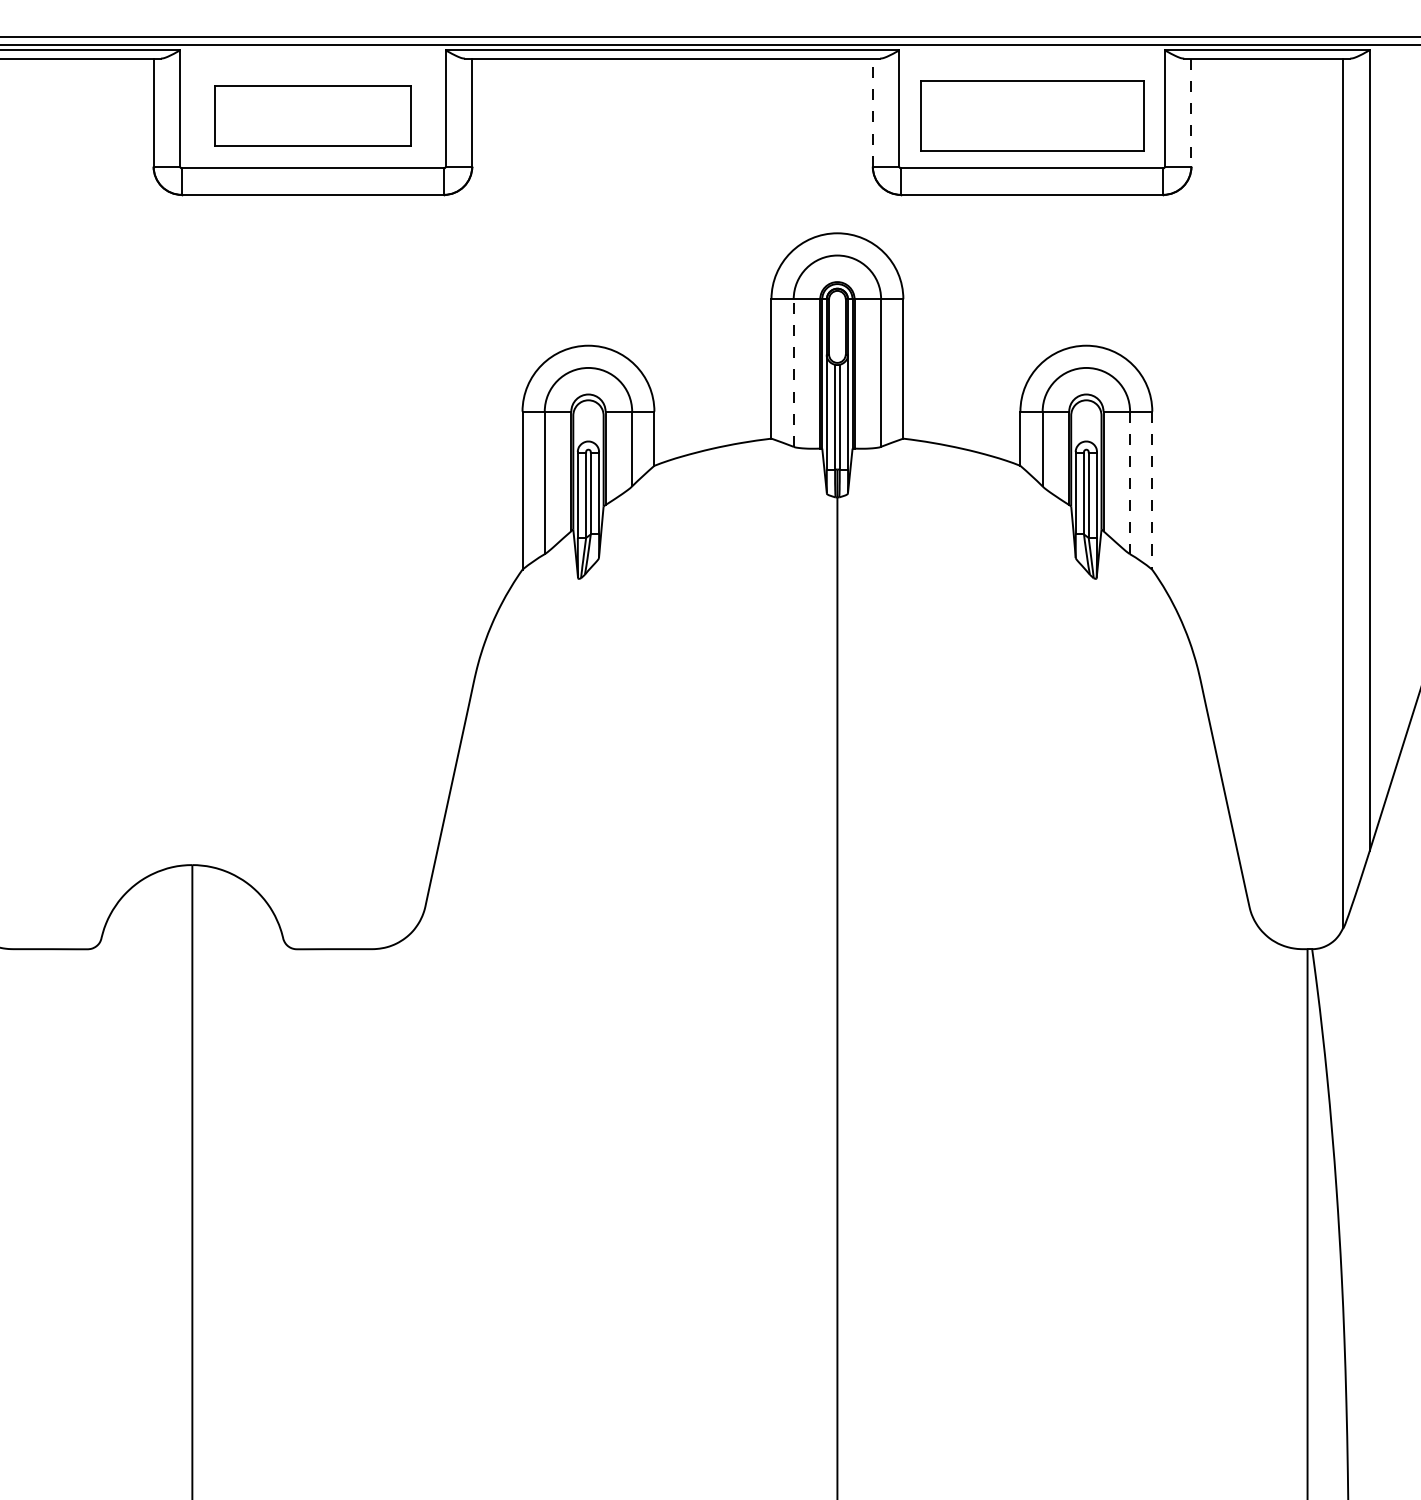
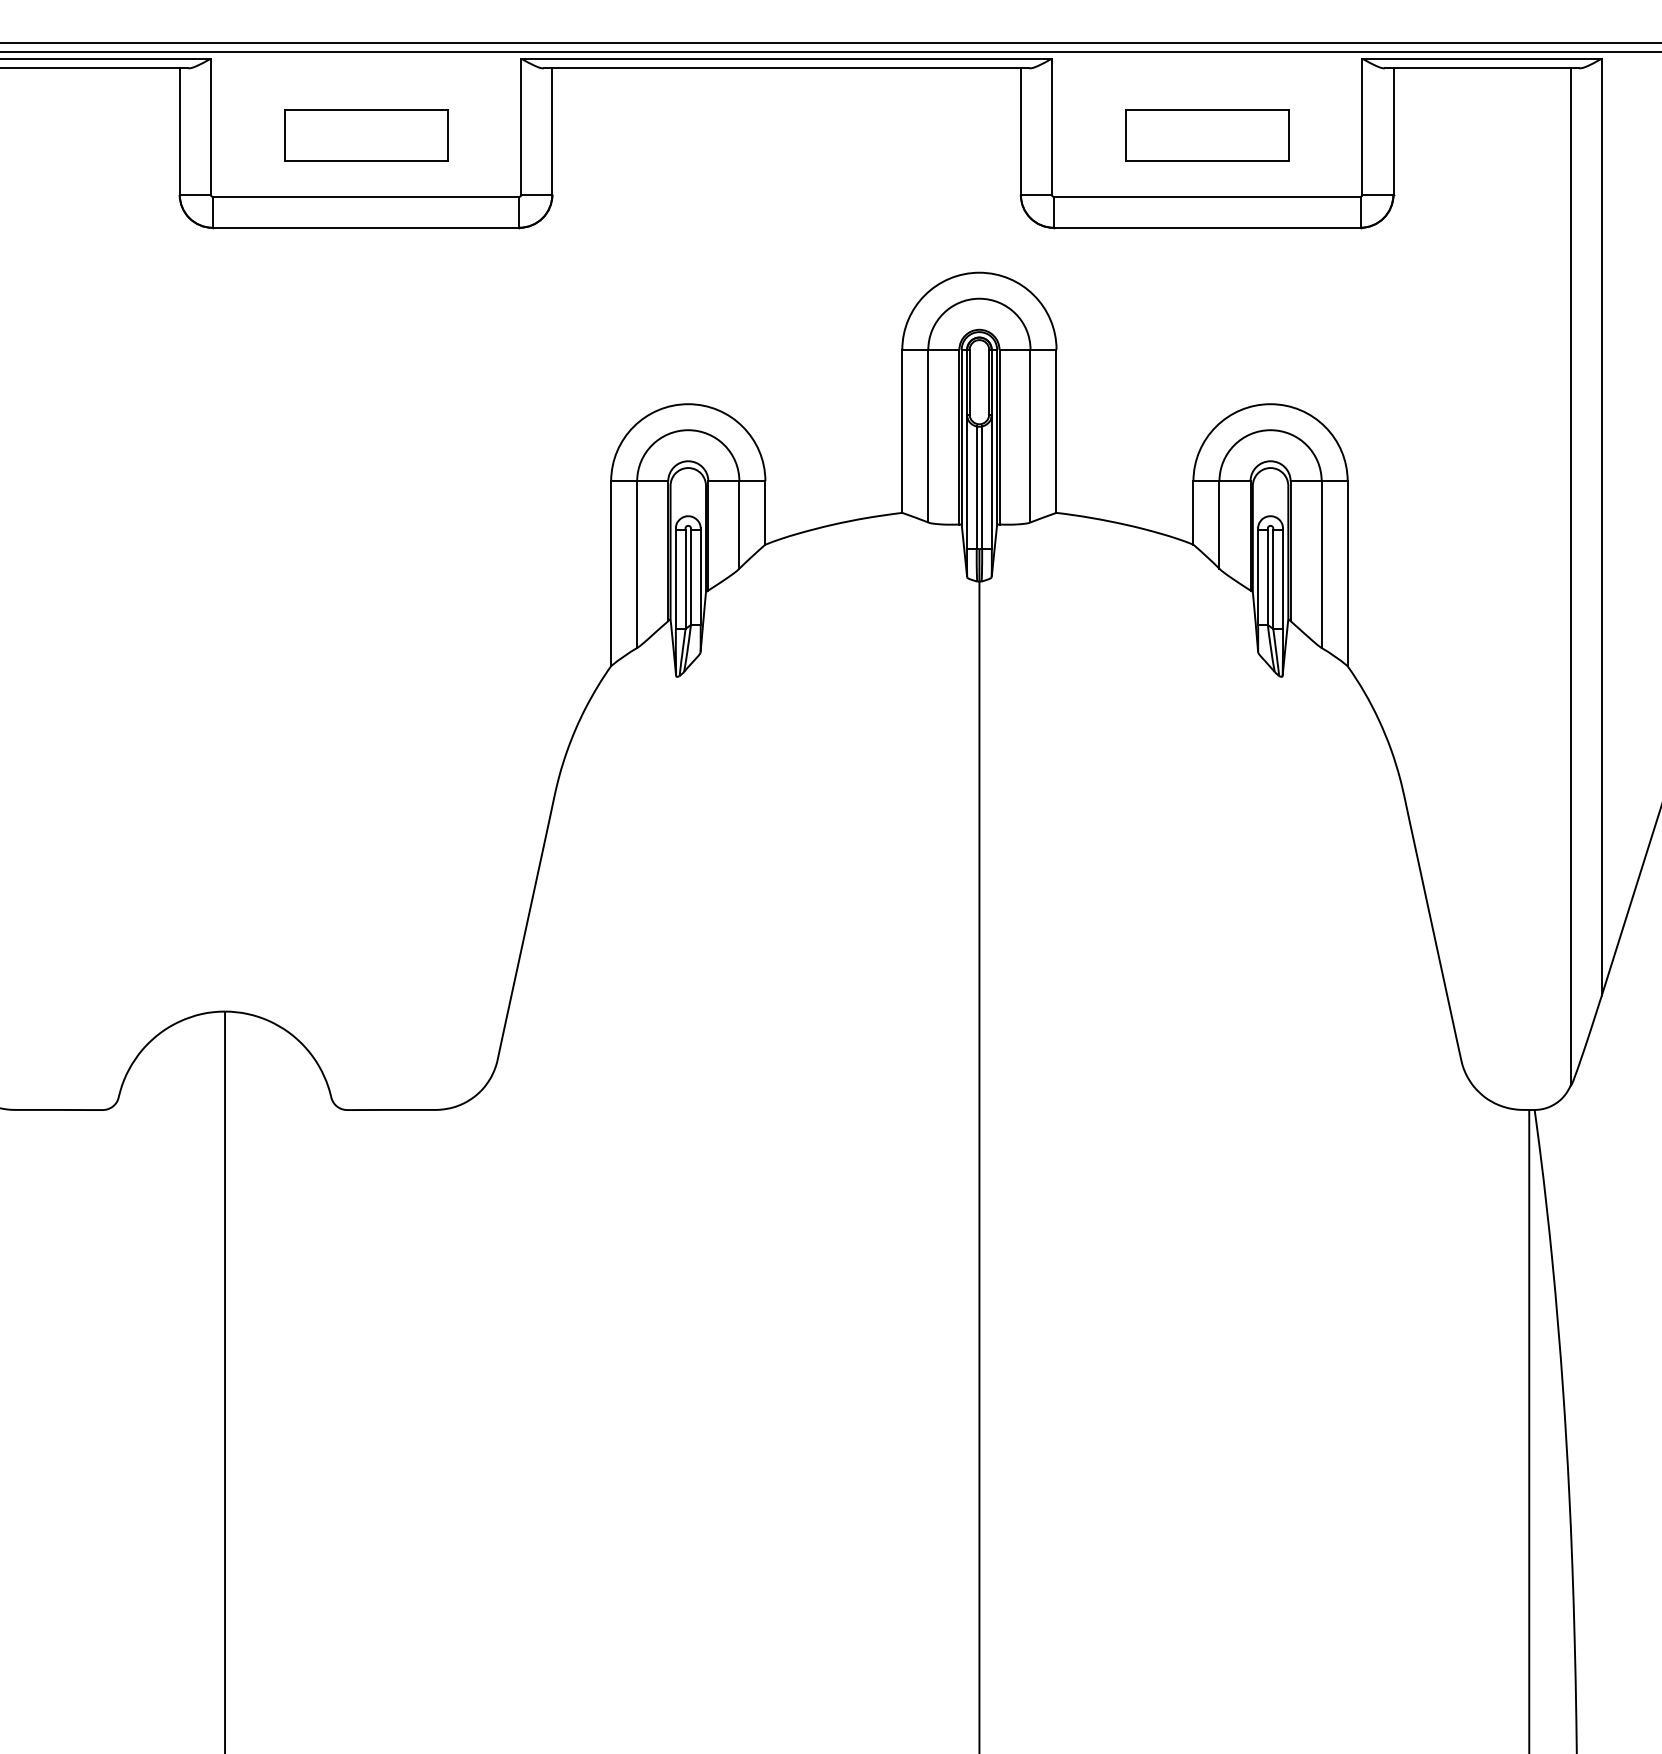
line: (872, 112) -> (1020, 131), dashed -> solid
line: (1191, 113) -> (1393, 132), dashed -> solid
part: (312, 115) -> (365, 134), size x0.71
part: (1031, 115) -> (1206, 134), size x0.62
line: (793, 373) -> (928, 436), dashed -> solid
line: (1129, 483) -> (1321, 565), dashed -> solid
line: (1152, 490) -> (1347, 573), dashed -> solid

